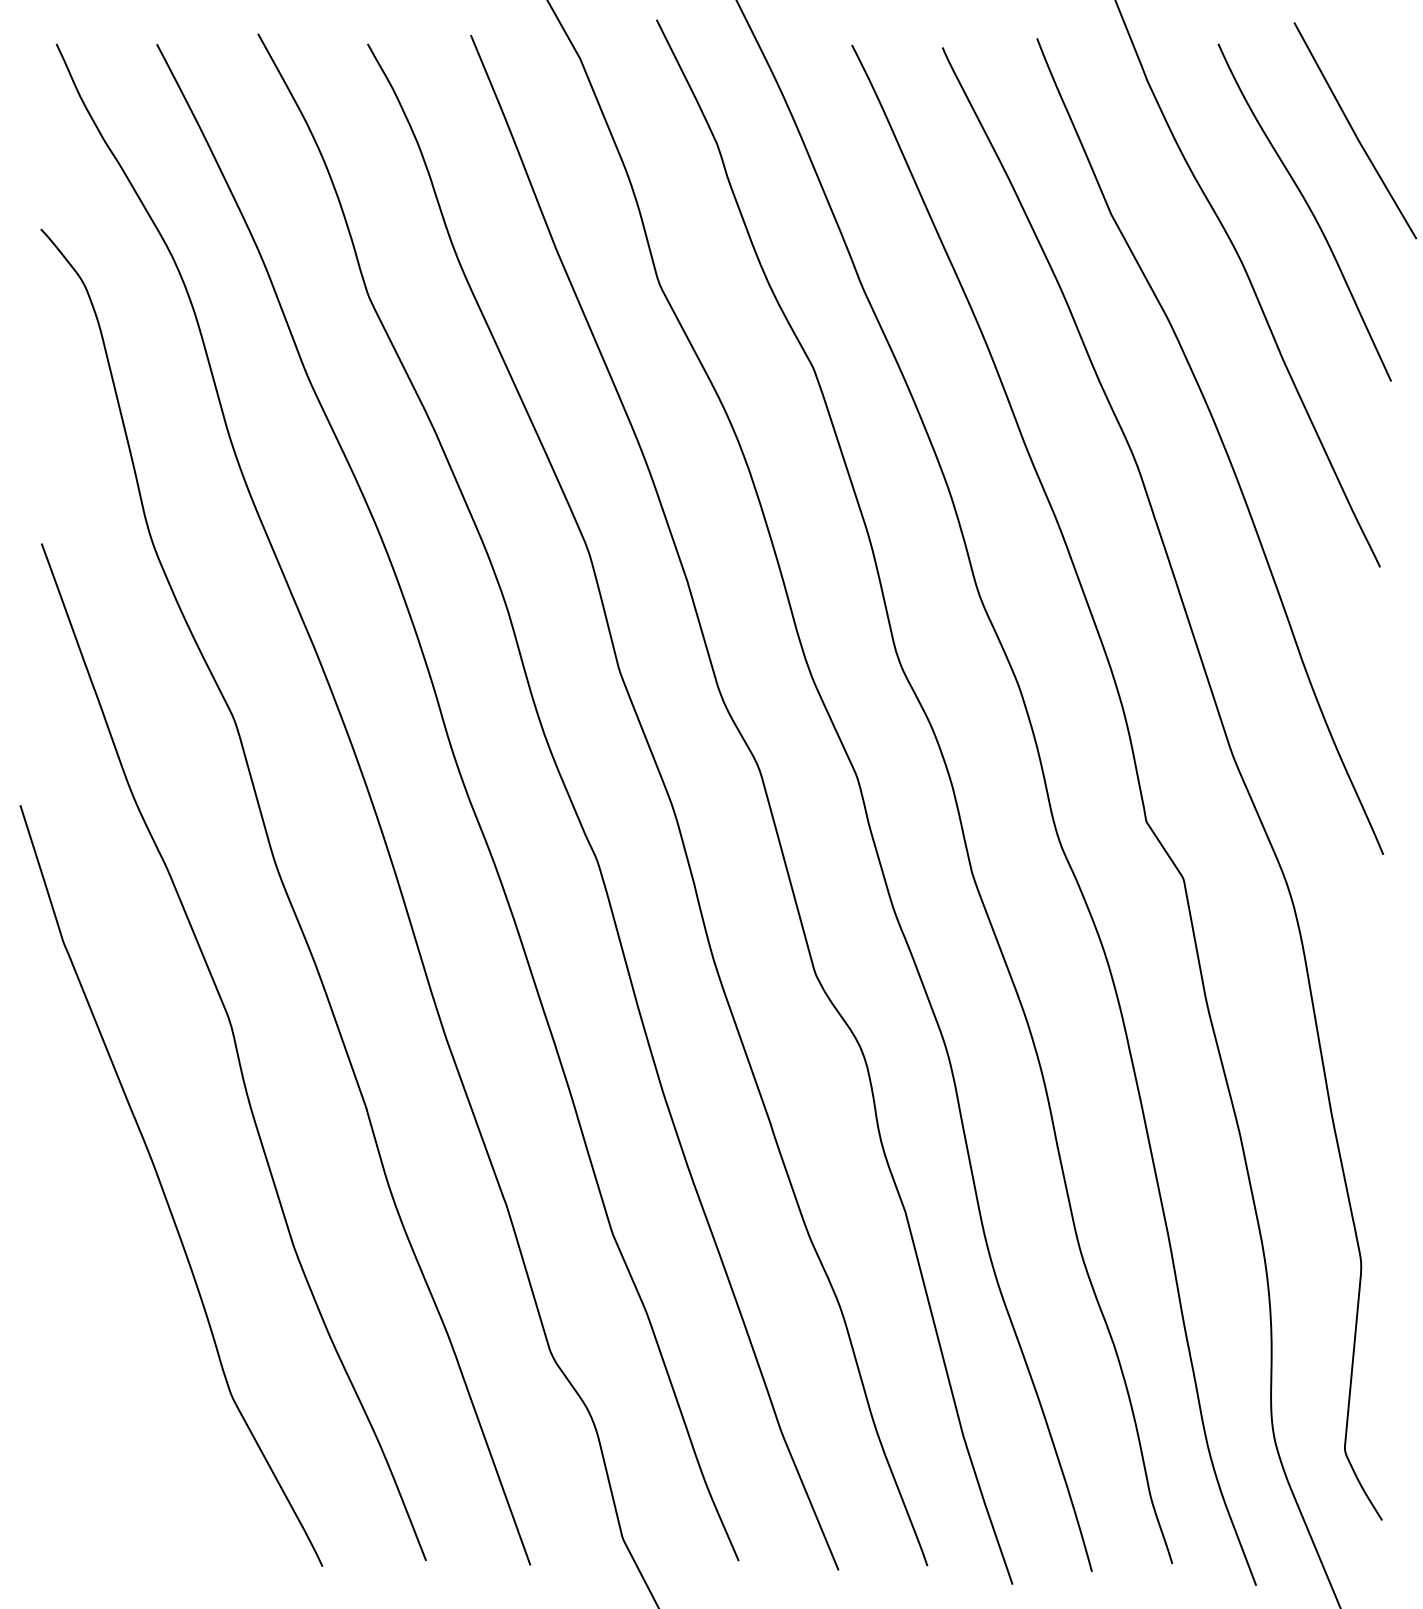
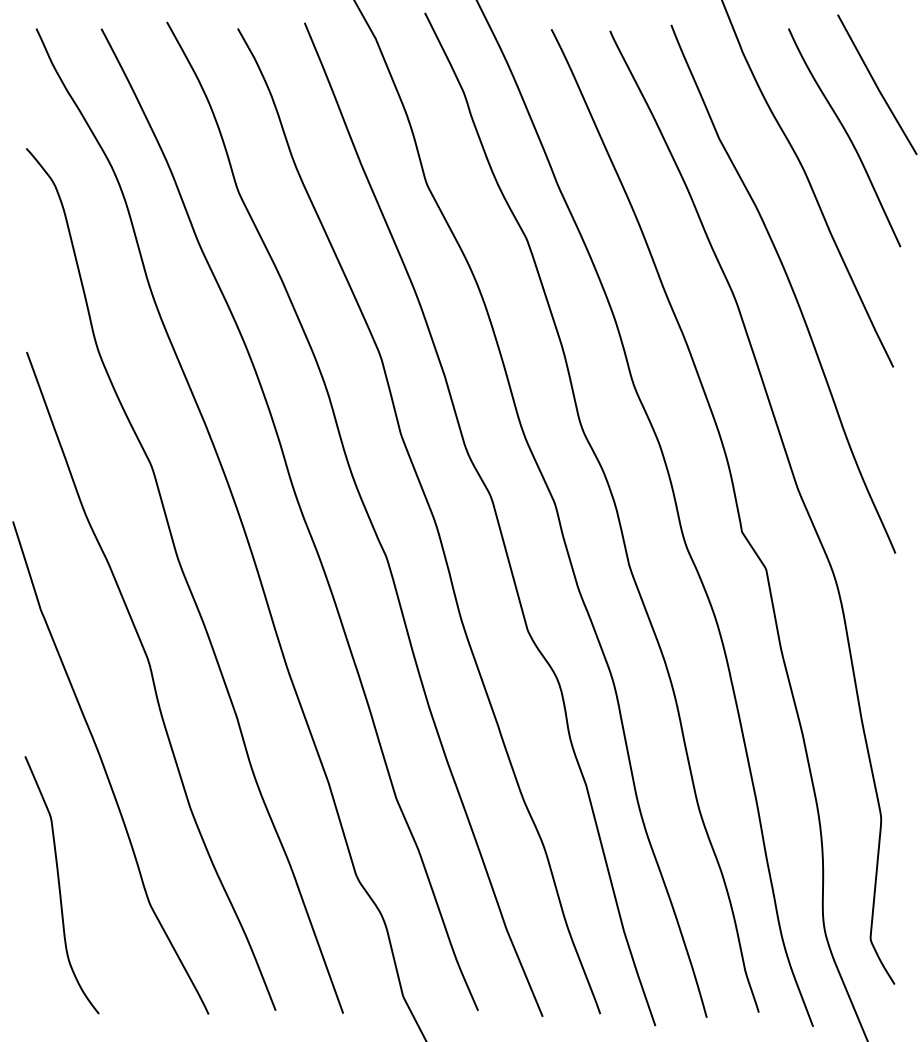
curve: (93, 1367) -> (60, 885), added

